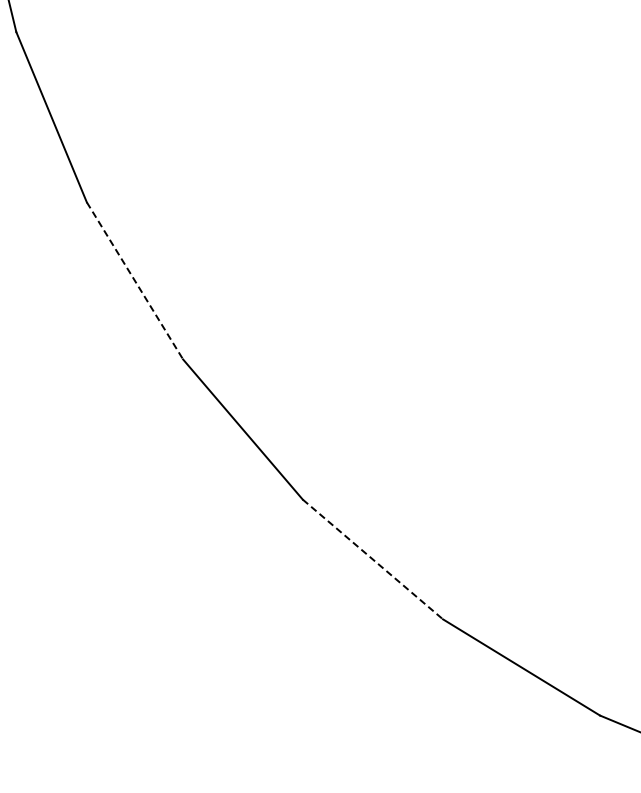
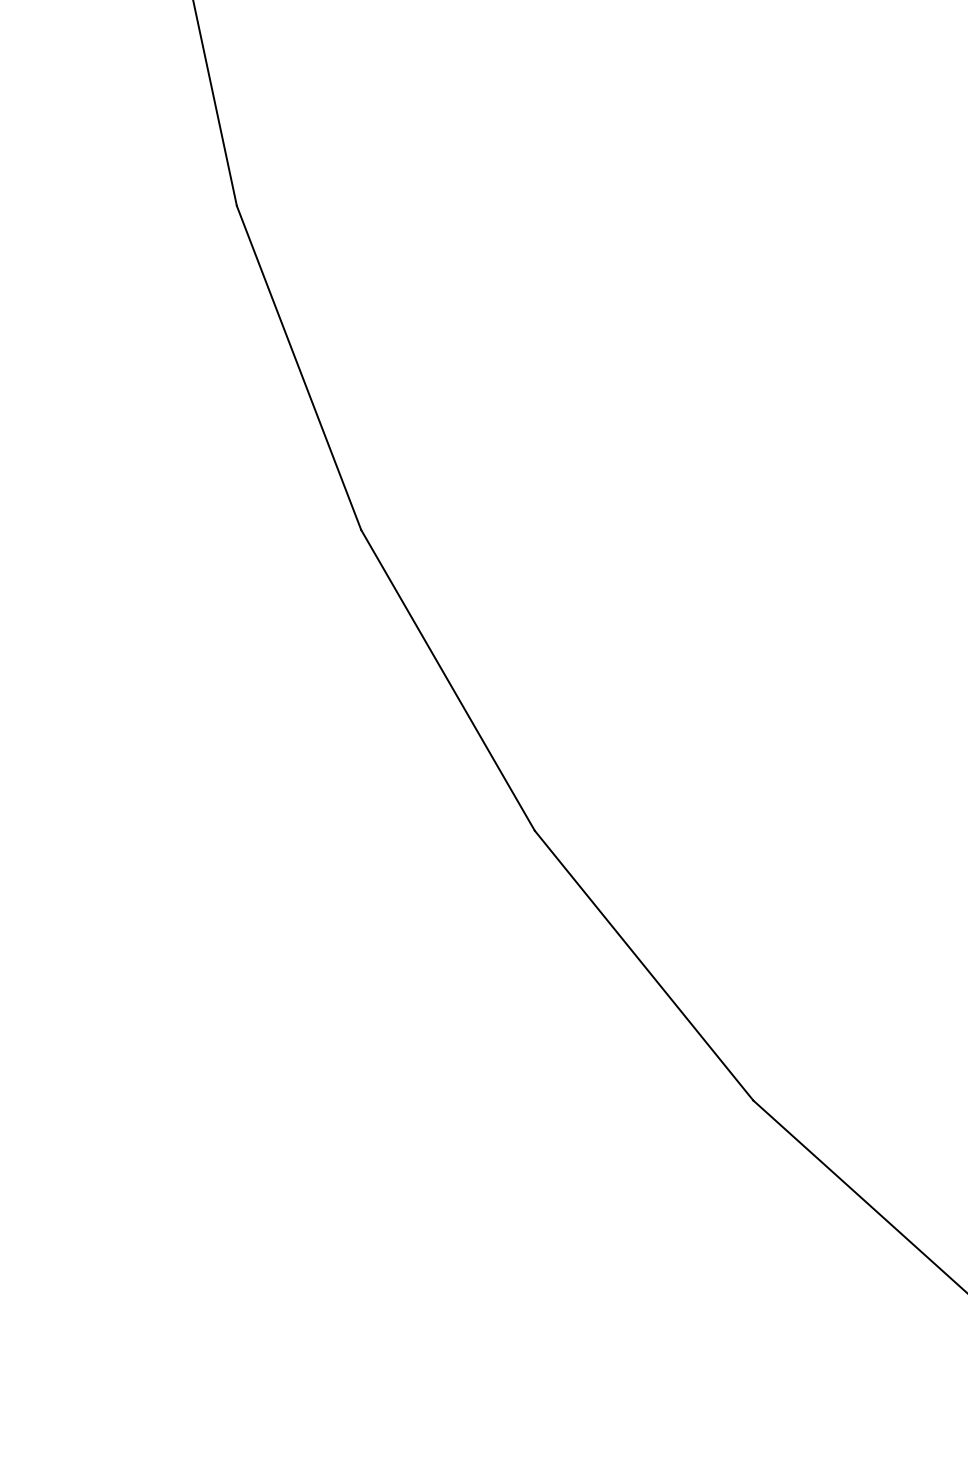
line: (135, 281) -> (299, 369), dashed -> solid
line: (373, 559) -> (645, 965), dashed -> solid

